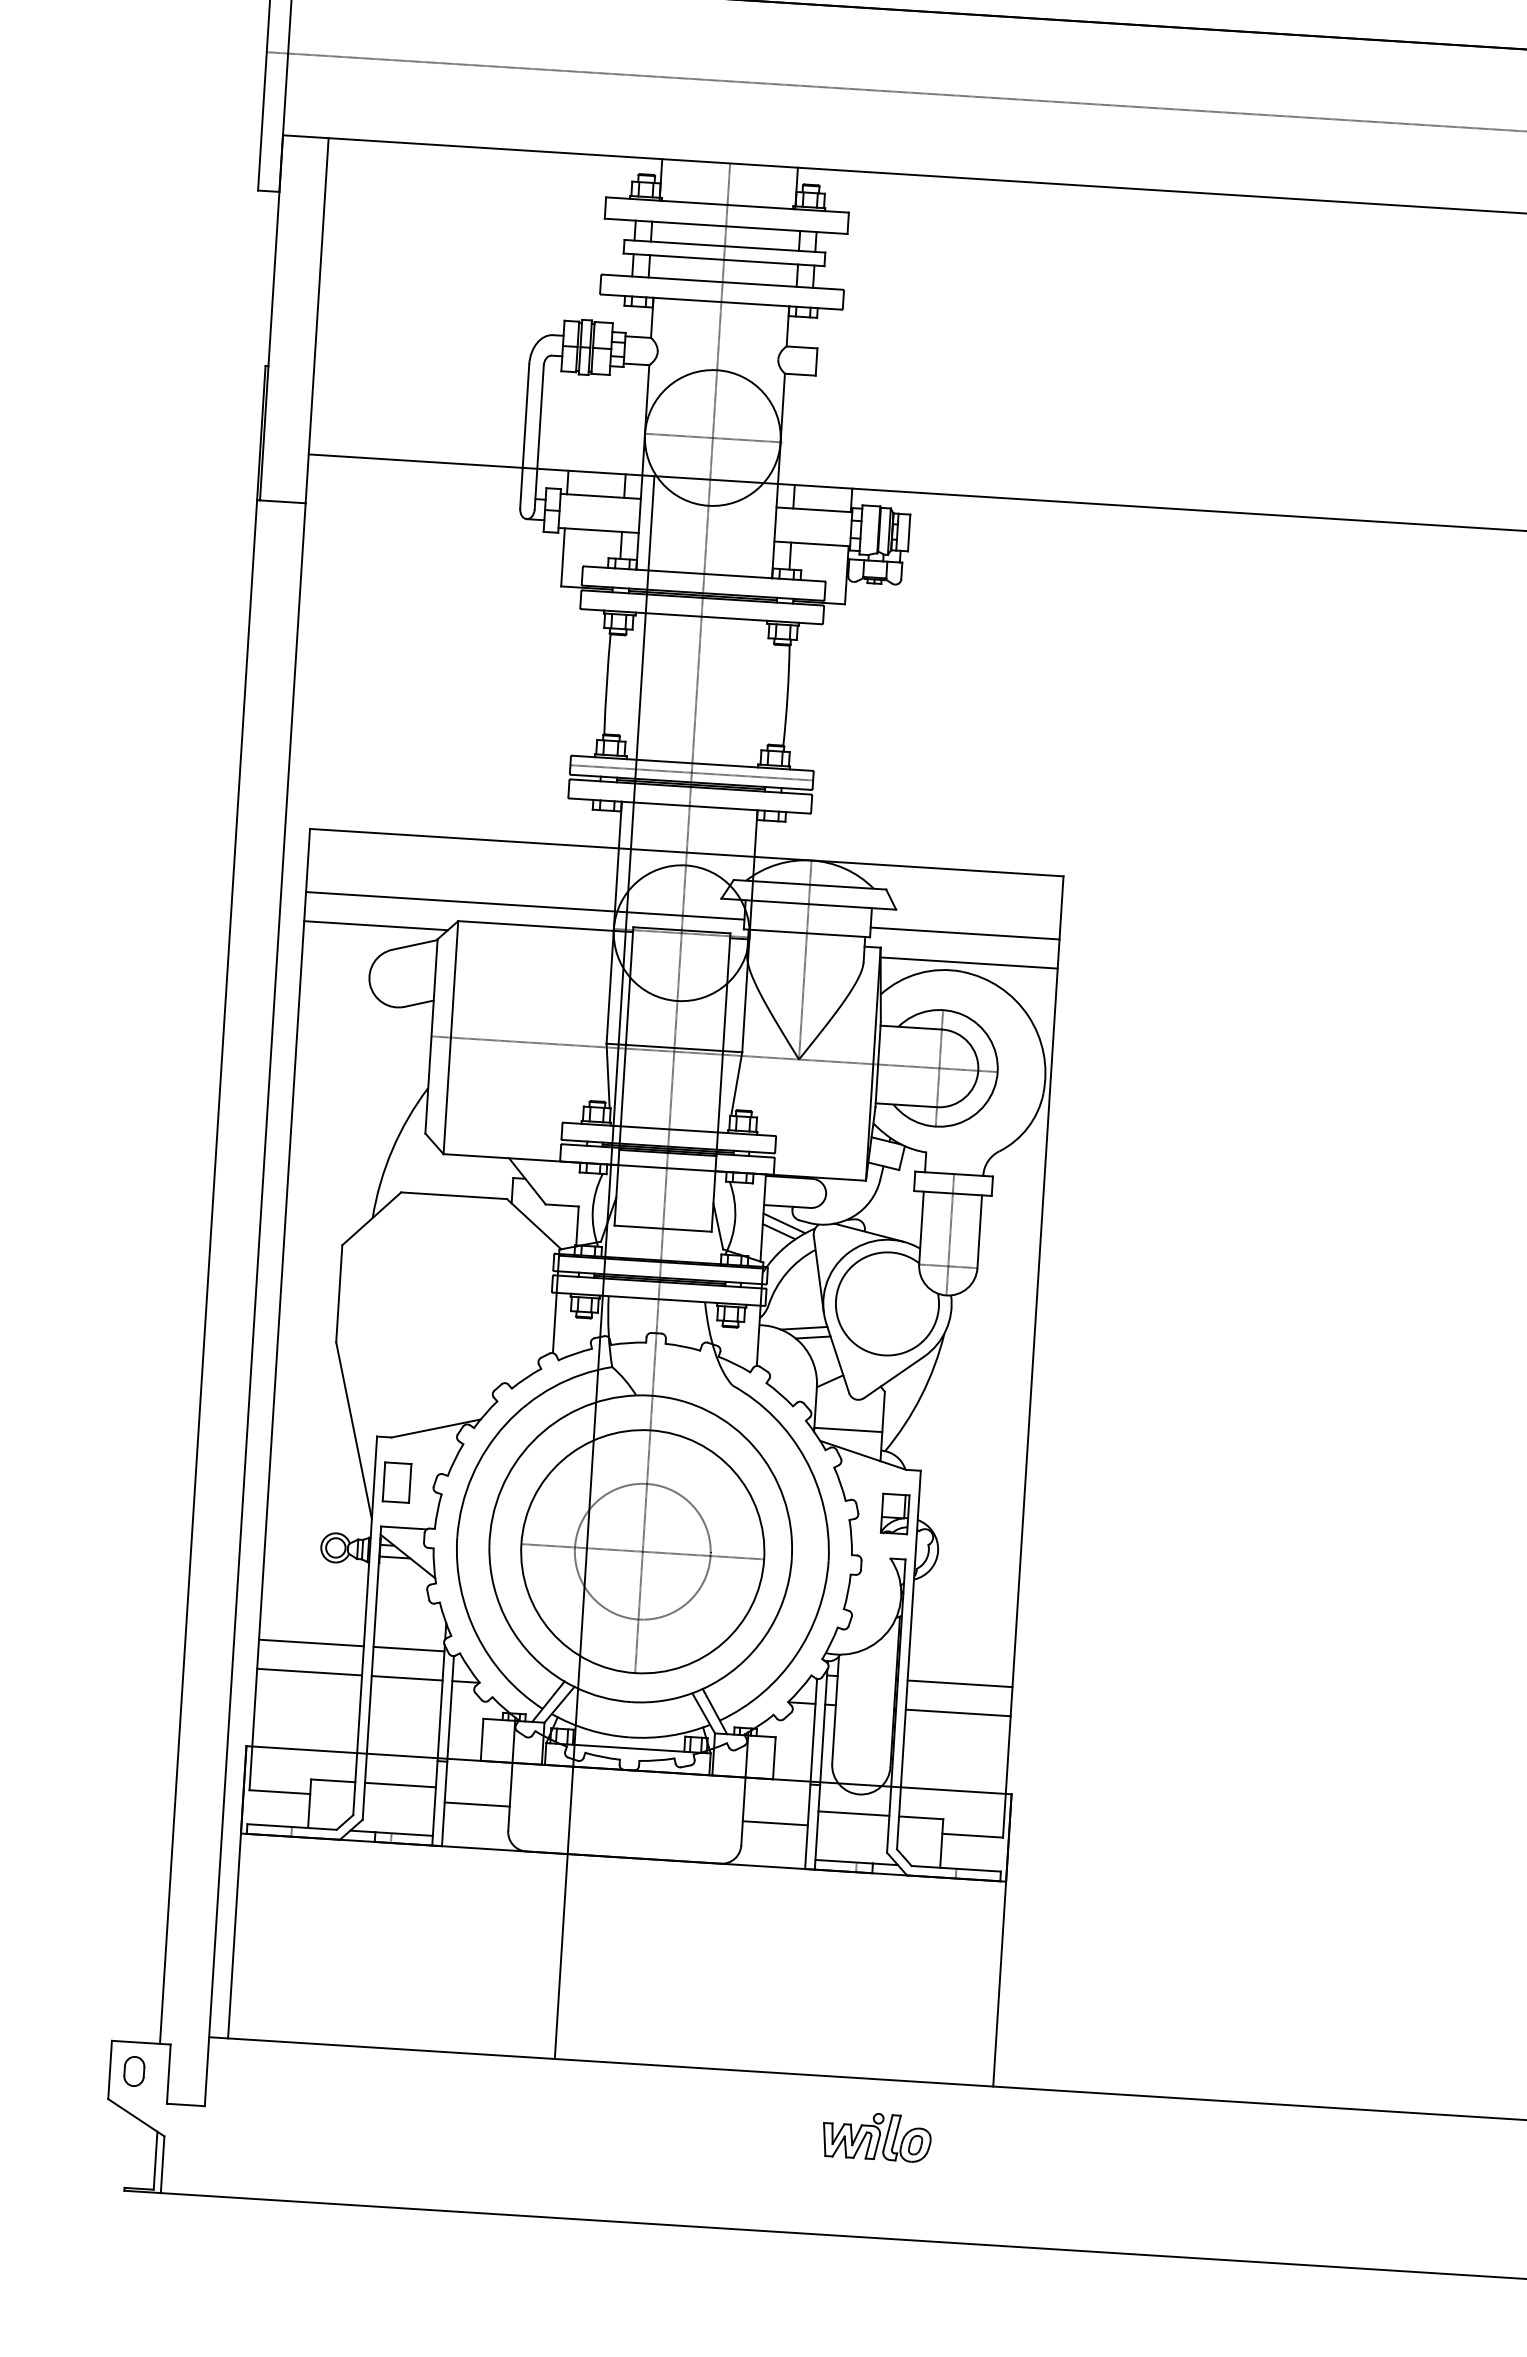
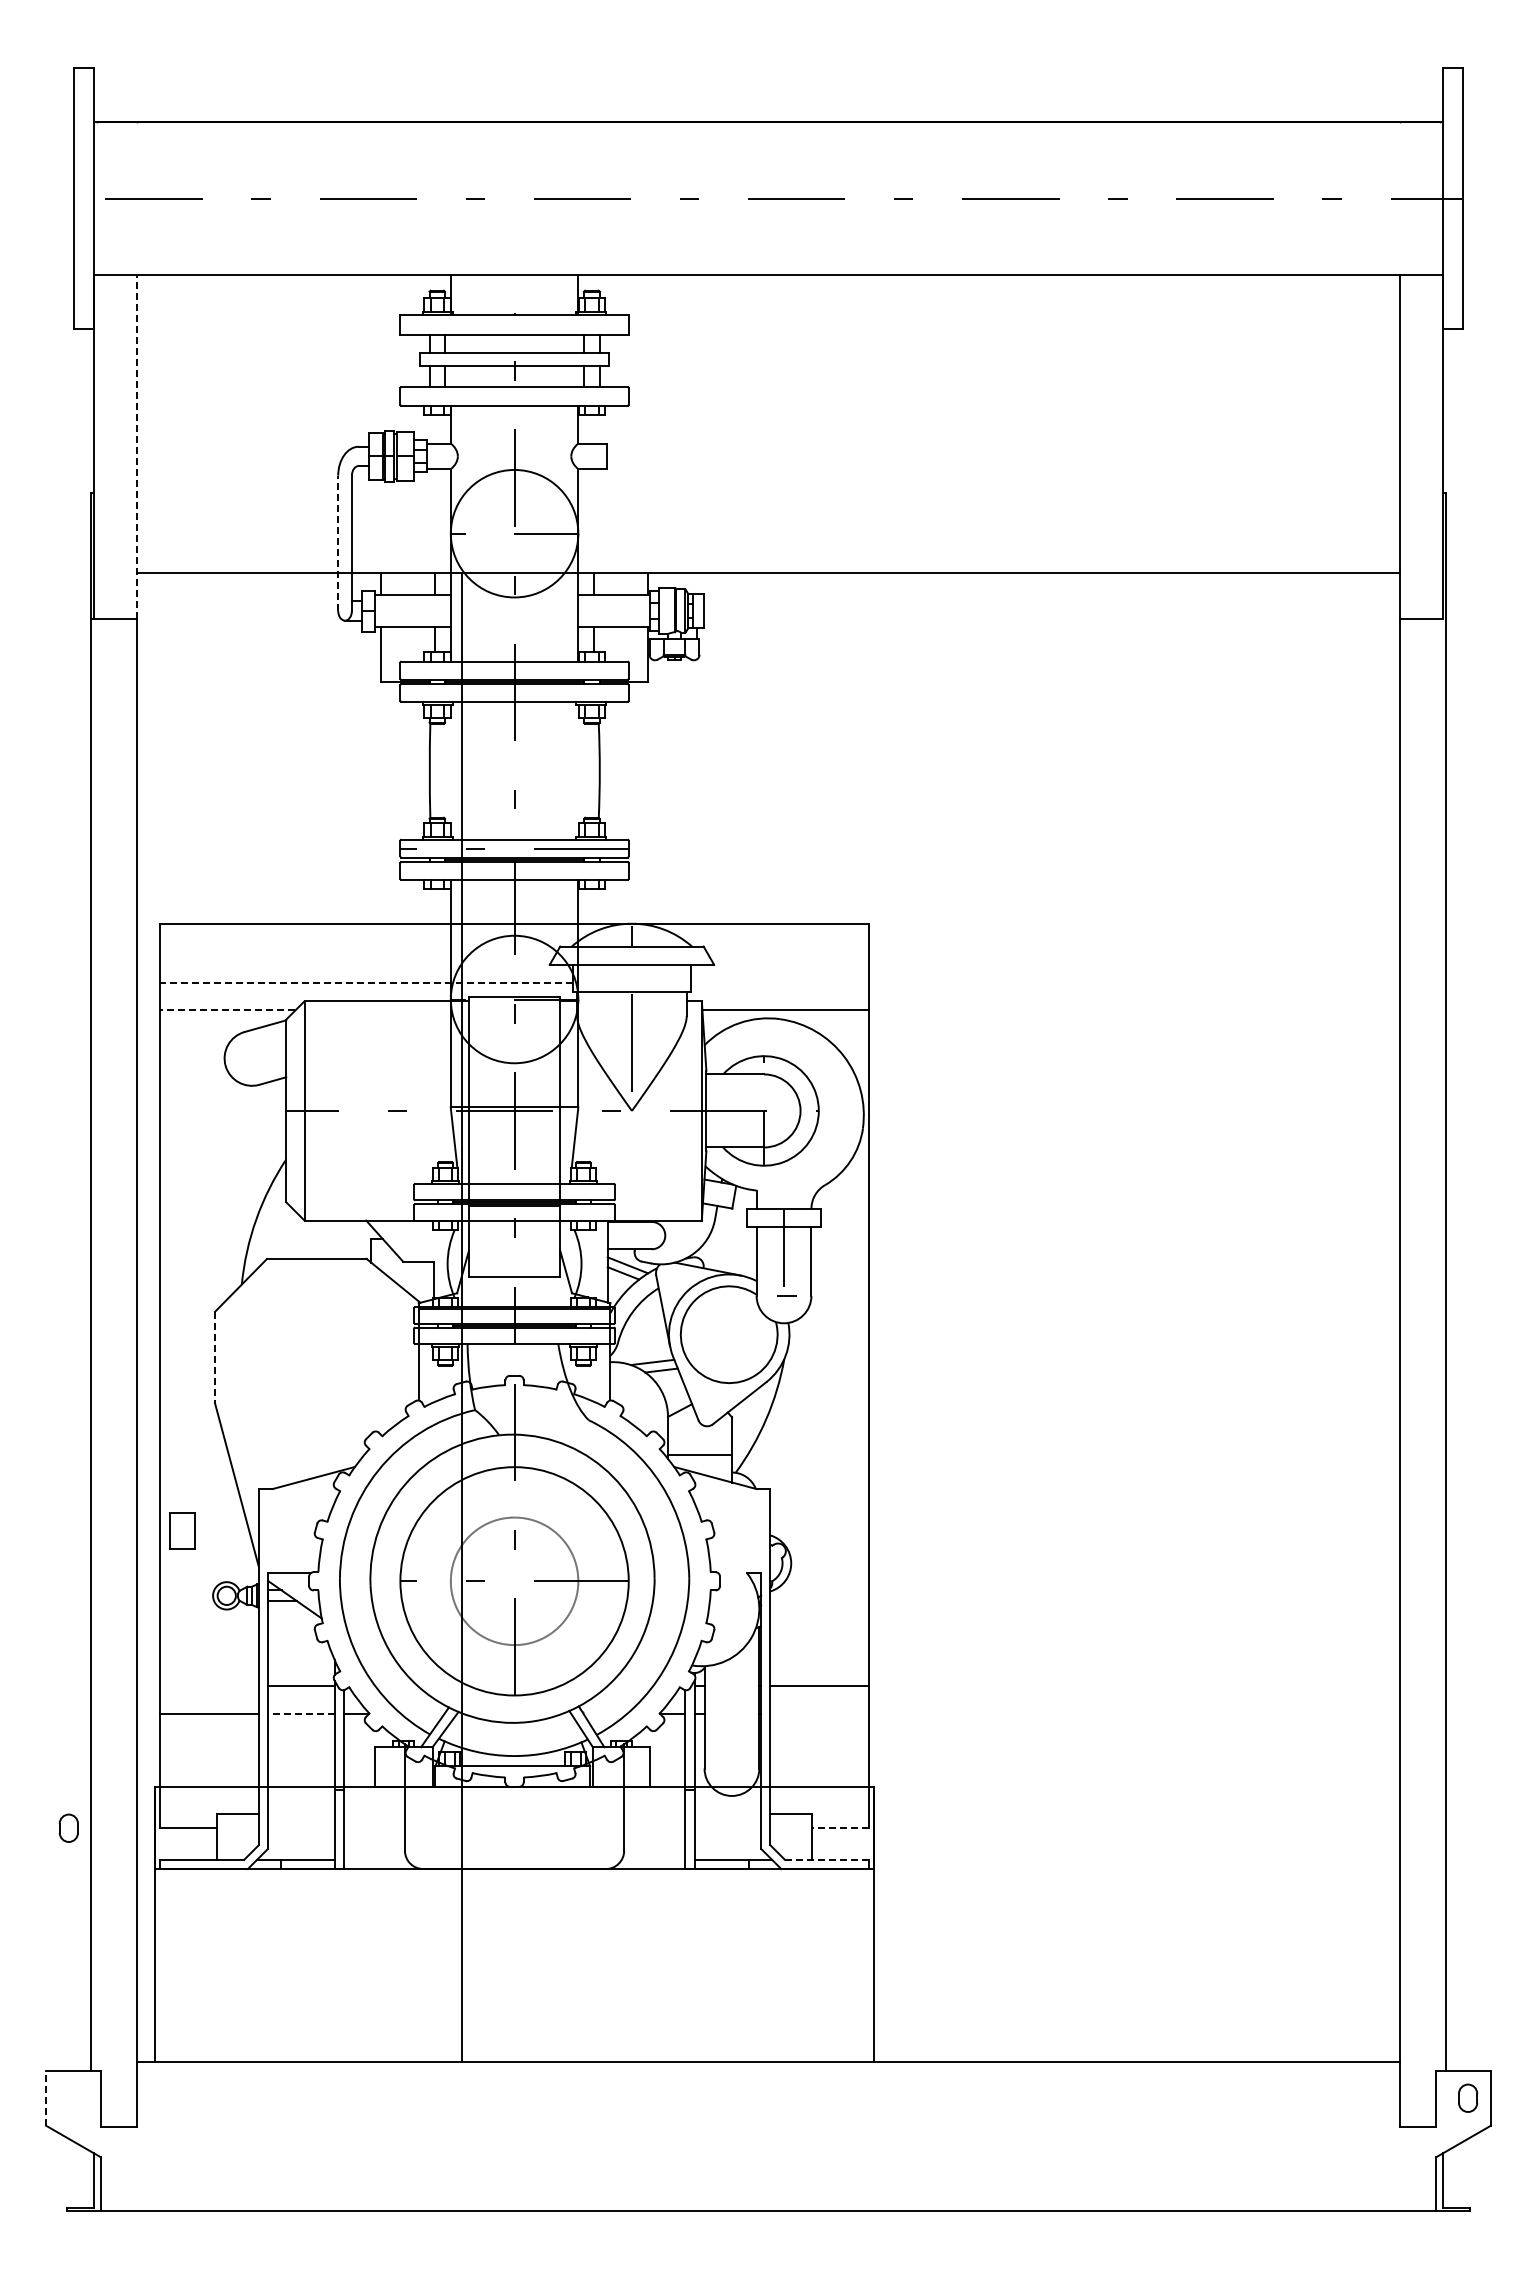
line: (316, 321) -> (136, 447), solid -> dashed
line: (525, 436) -> (338, 543), solid -> dashed
line: (524, 906) -> (365, 983), solid -> dashed
line: (375, 925) -> (227, 1010), solid -> dashed
line: (964, 933) -> (779, 983), removed
line: (339, 1293) -> (215, 1357), solid -> dashed
part: (397, 1482) -> (182, 1530), moved
part: (894, 1514) -> (748, 1531), removed
line: (311, 1643) -> (209, 1686), removed
line: (406, 1677) -> (300, 1713), solid -> dashed
line: (958, 1712) -> (819, 1713), removed
line: (399, 1785) -> (300, 1814), removed
line: (476, 1804) -> (373, 1827), removed
line: (853, 1813) -> (727, 1814), removed
line: (775, 1822) -> (654, 1827), removed
line: (972, 1835) -> (840, 1827), solid -> dashed
line: (956, 1868) -> (827, 1859), solid -> dashed
line: (110, 2069) -> (46, 2097), solid -> dashed
part: (134, 2070) -> (68, 1827), moved
part: (876, 2136) -> (768, 2115), removed

